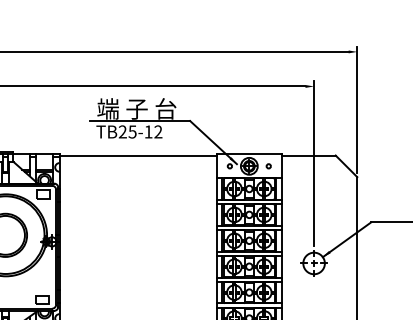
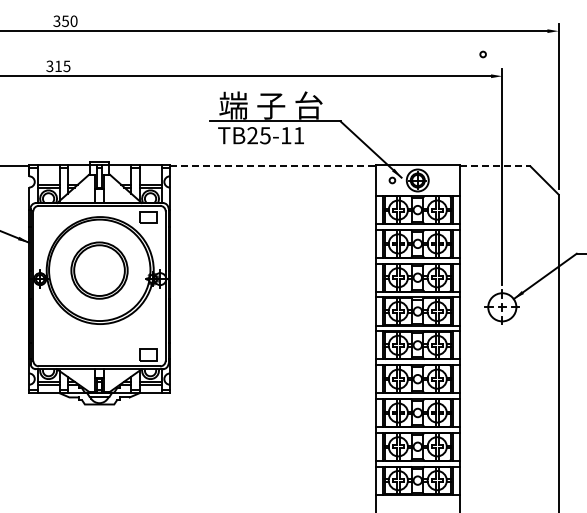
text: (157, 131) -> (298, 135), TB25-12 -> TB25-11
line: (138, 155) -> (272, 166), solid -> dashed
line: (308, 155) -> (495, 166), solid -> dashed
circle: (268, 166) -> (482, 54), moved

